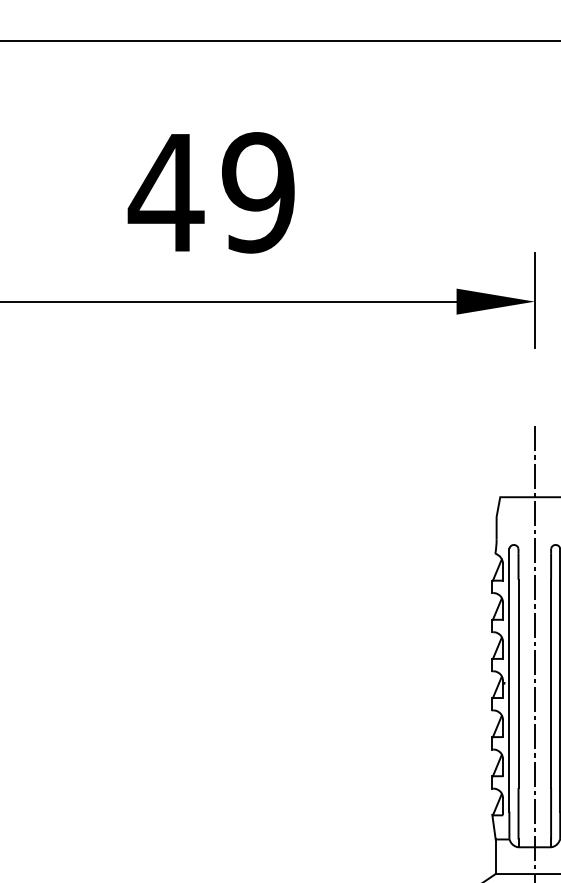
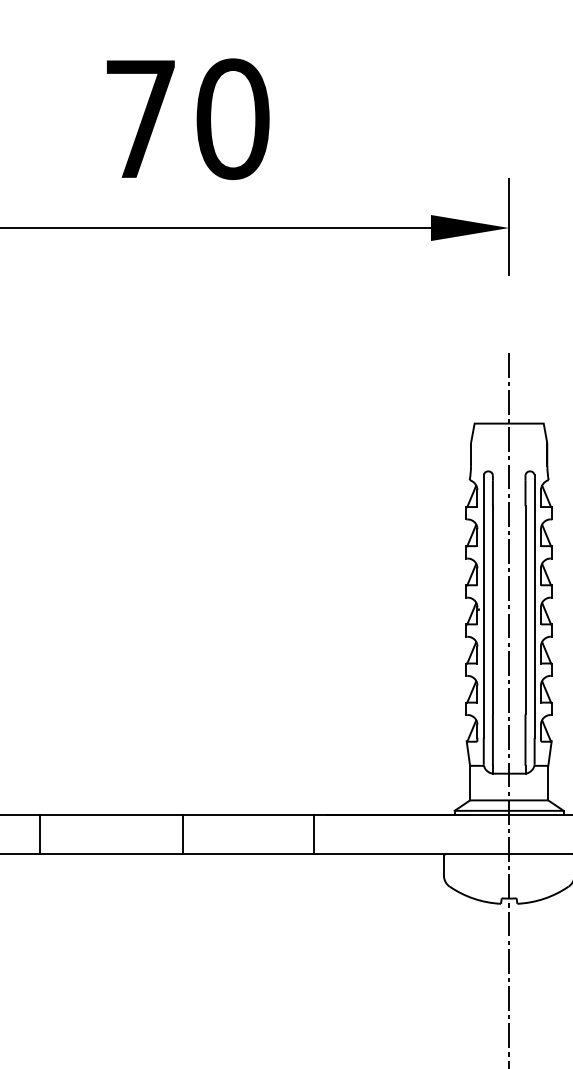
text: (211, 193) -> (185, 119), 49 -> 70

